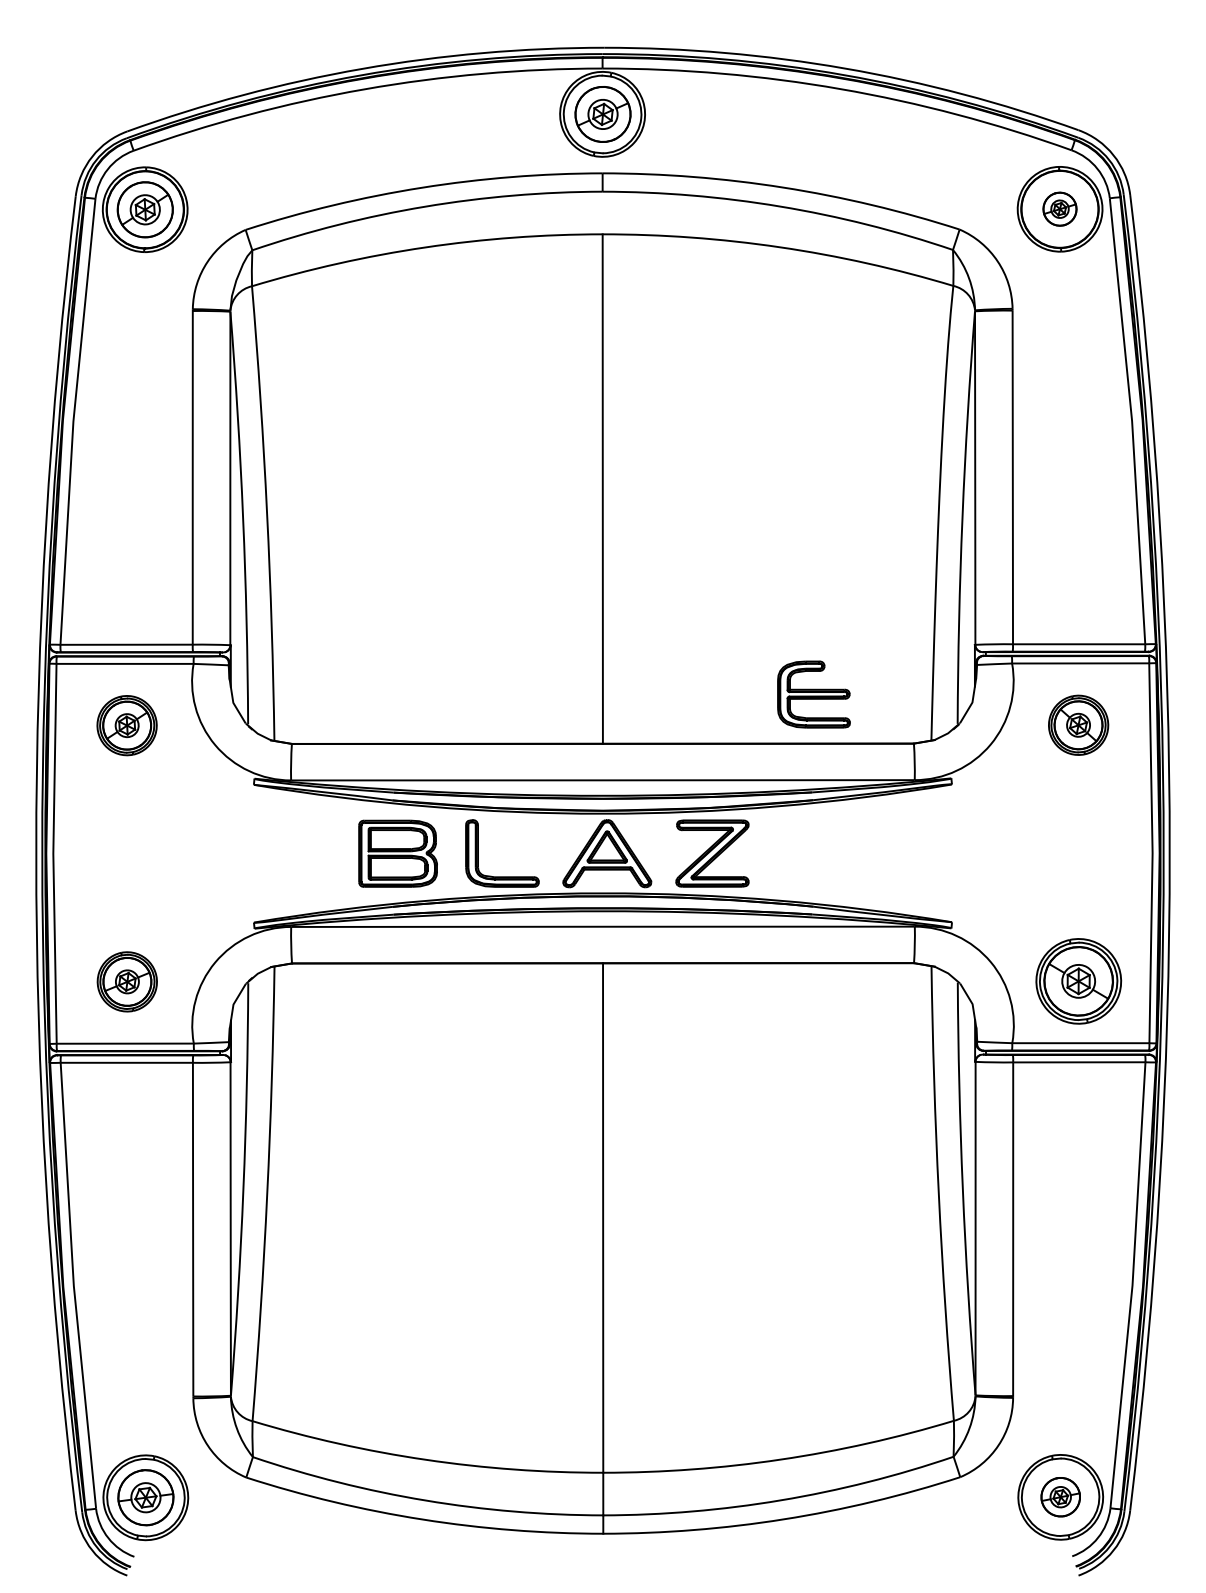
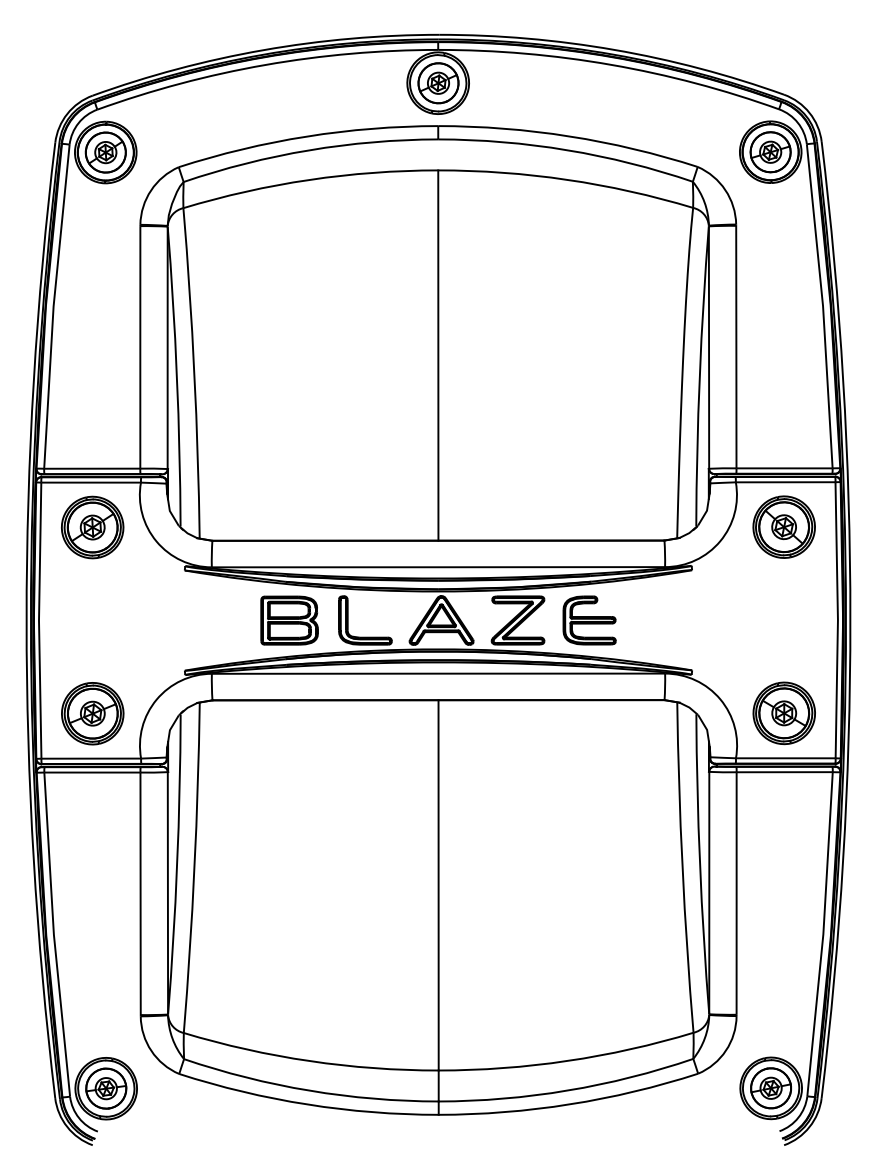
part: (1059, 208) -> (770, 151), size x1.67
part: (813, 694) -> (589, 620), moved
part: (126, 725) -> (92, 527), size x1.43
part: (1078, 725) -> (784, 527), size x1.43
part: (127, 981) -> (92, 713), size x1.43
part: (1060, 1496) -> (771, 1087), size x1.43

